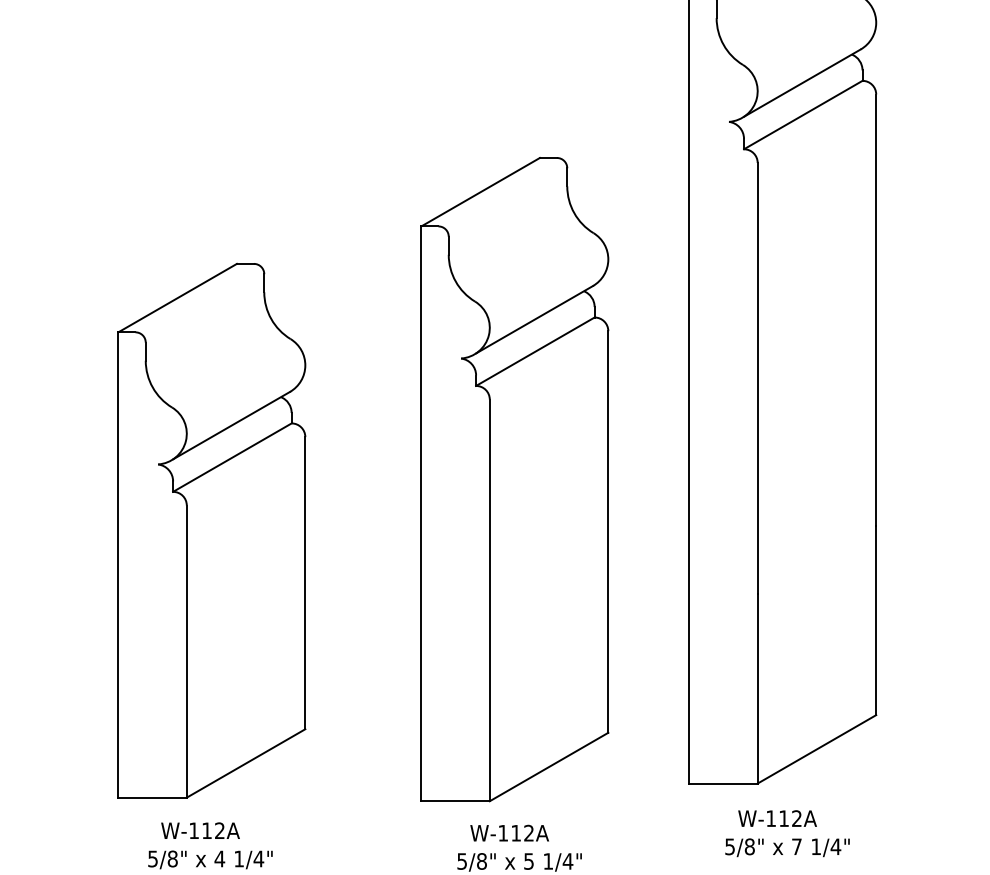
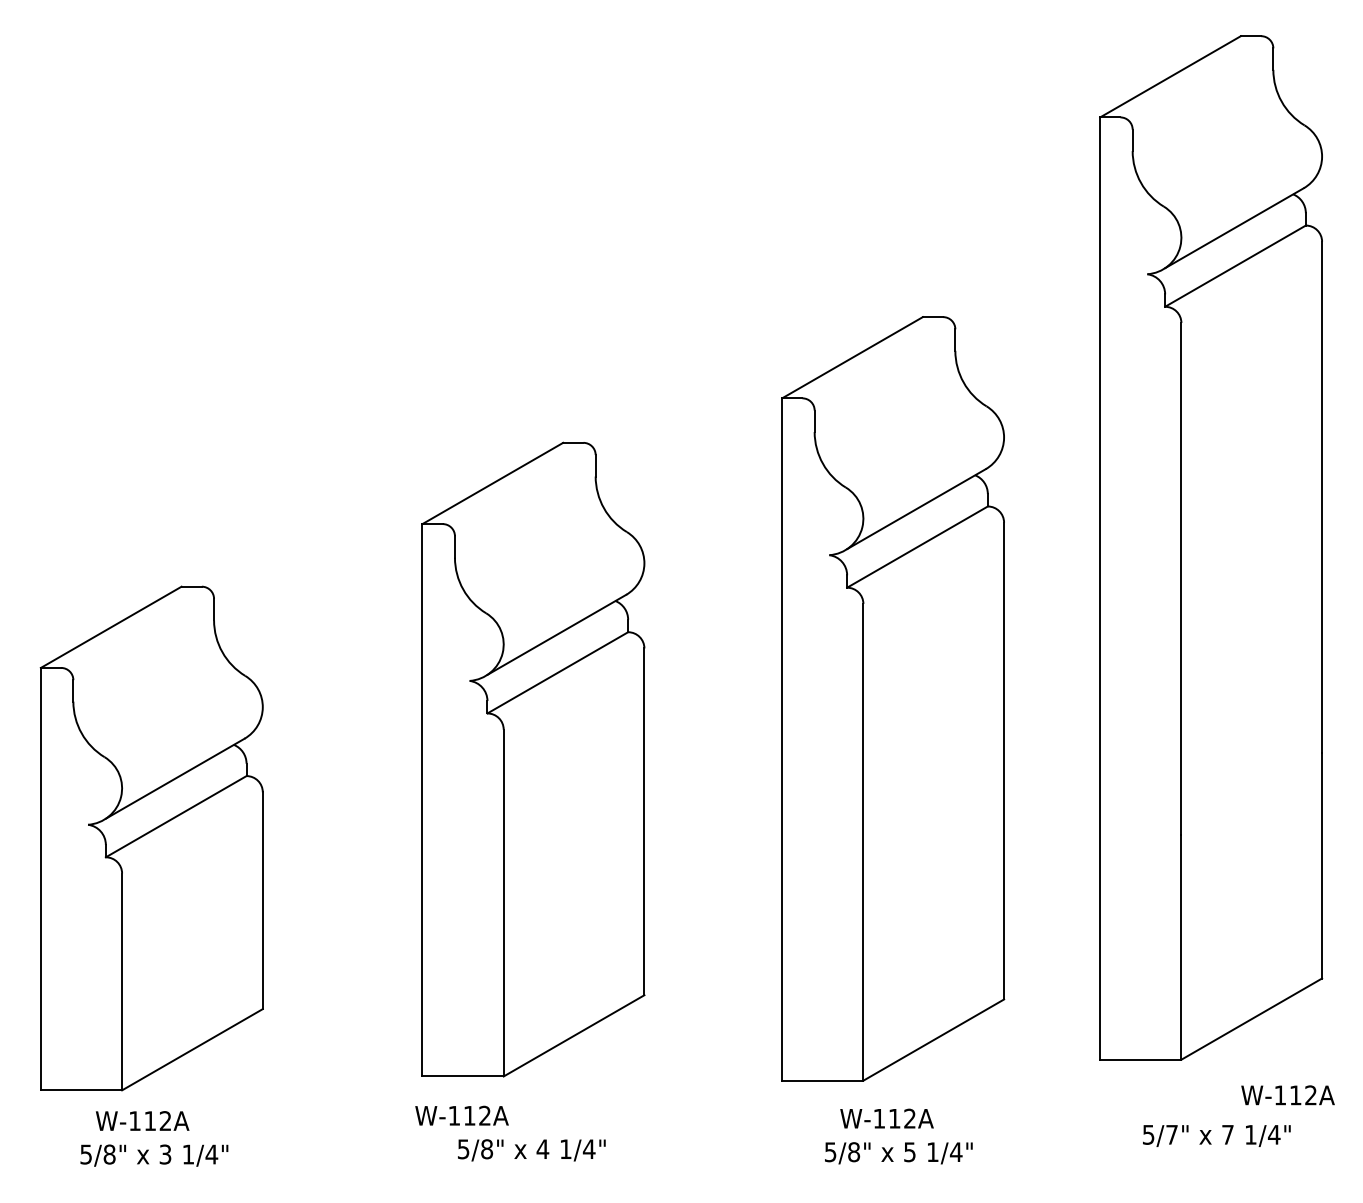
text: (777, 818) -> (1287, 1095), moved
text: (200, 830) -> (461, 1115), moved
text: (750, 846) -> (1172, 1134), 5/8" -> 5/7"

